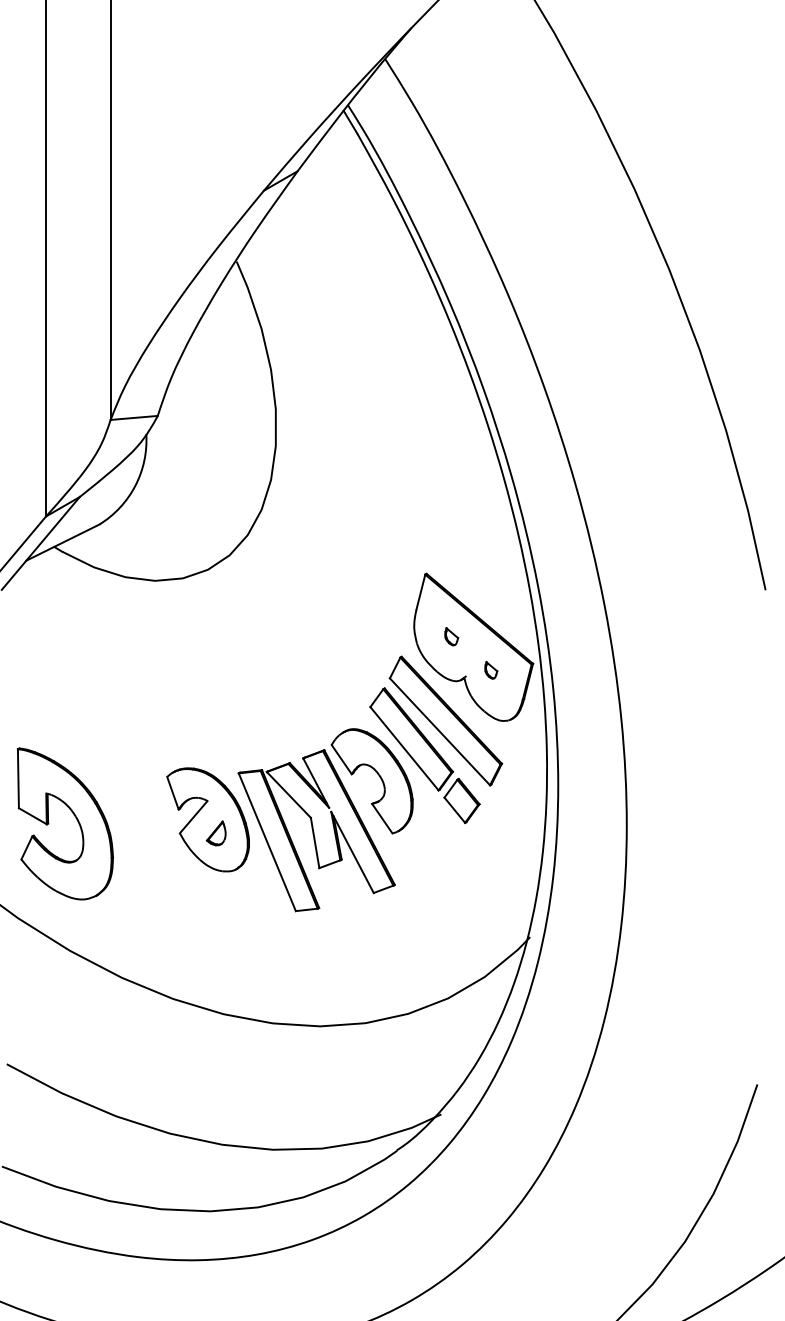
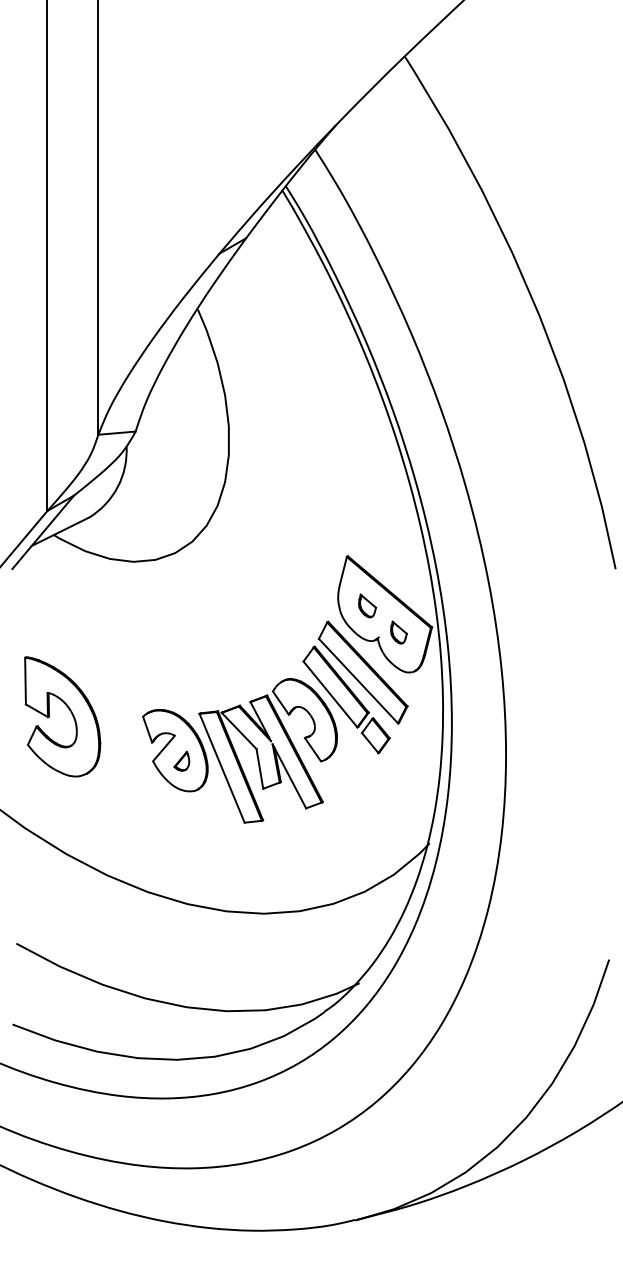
part: (451, 636) -> (367, 605), size x1.67
part: (490, 670) -> (398, 632), size x1.67
part: (75, 818) -> (70, 712), moved

